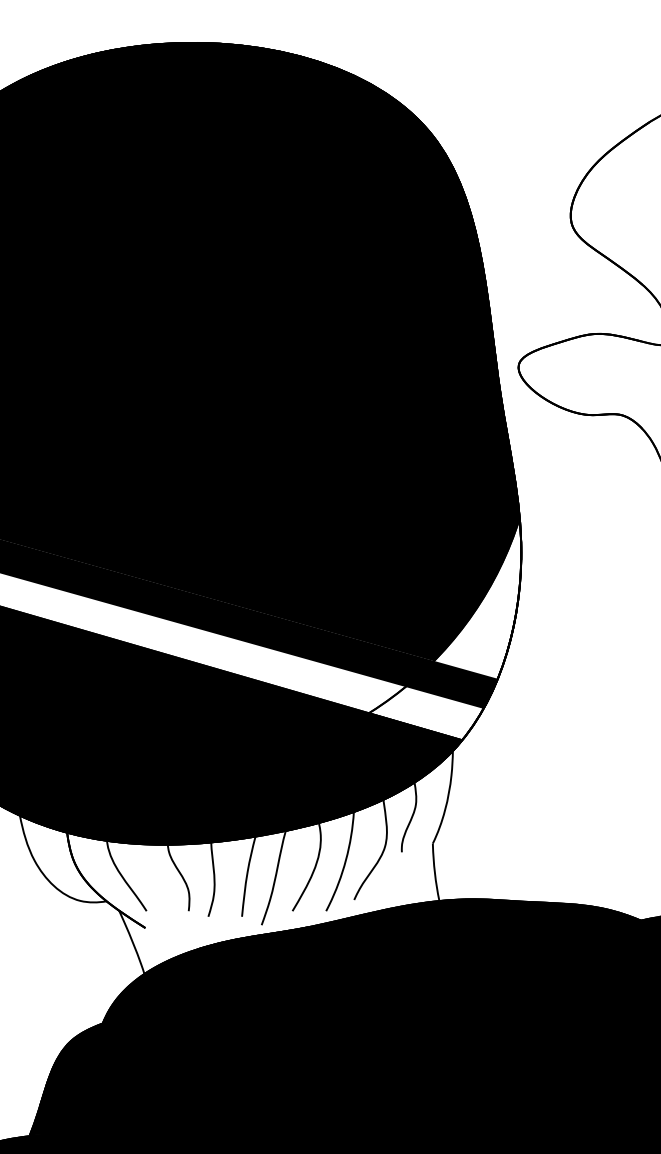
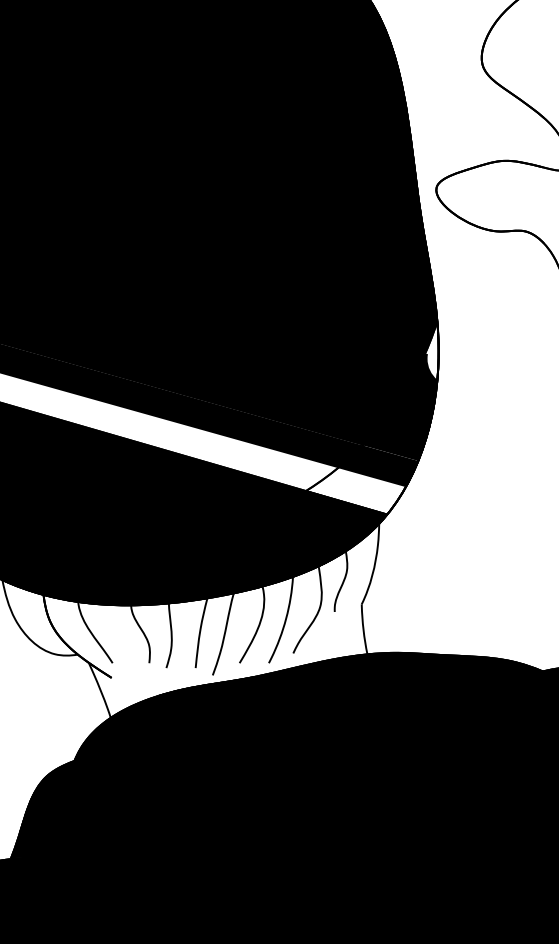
fill: (476, 616) -> (399, 406), added

